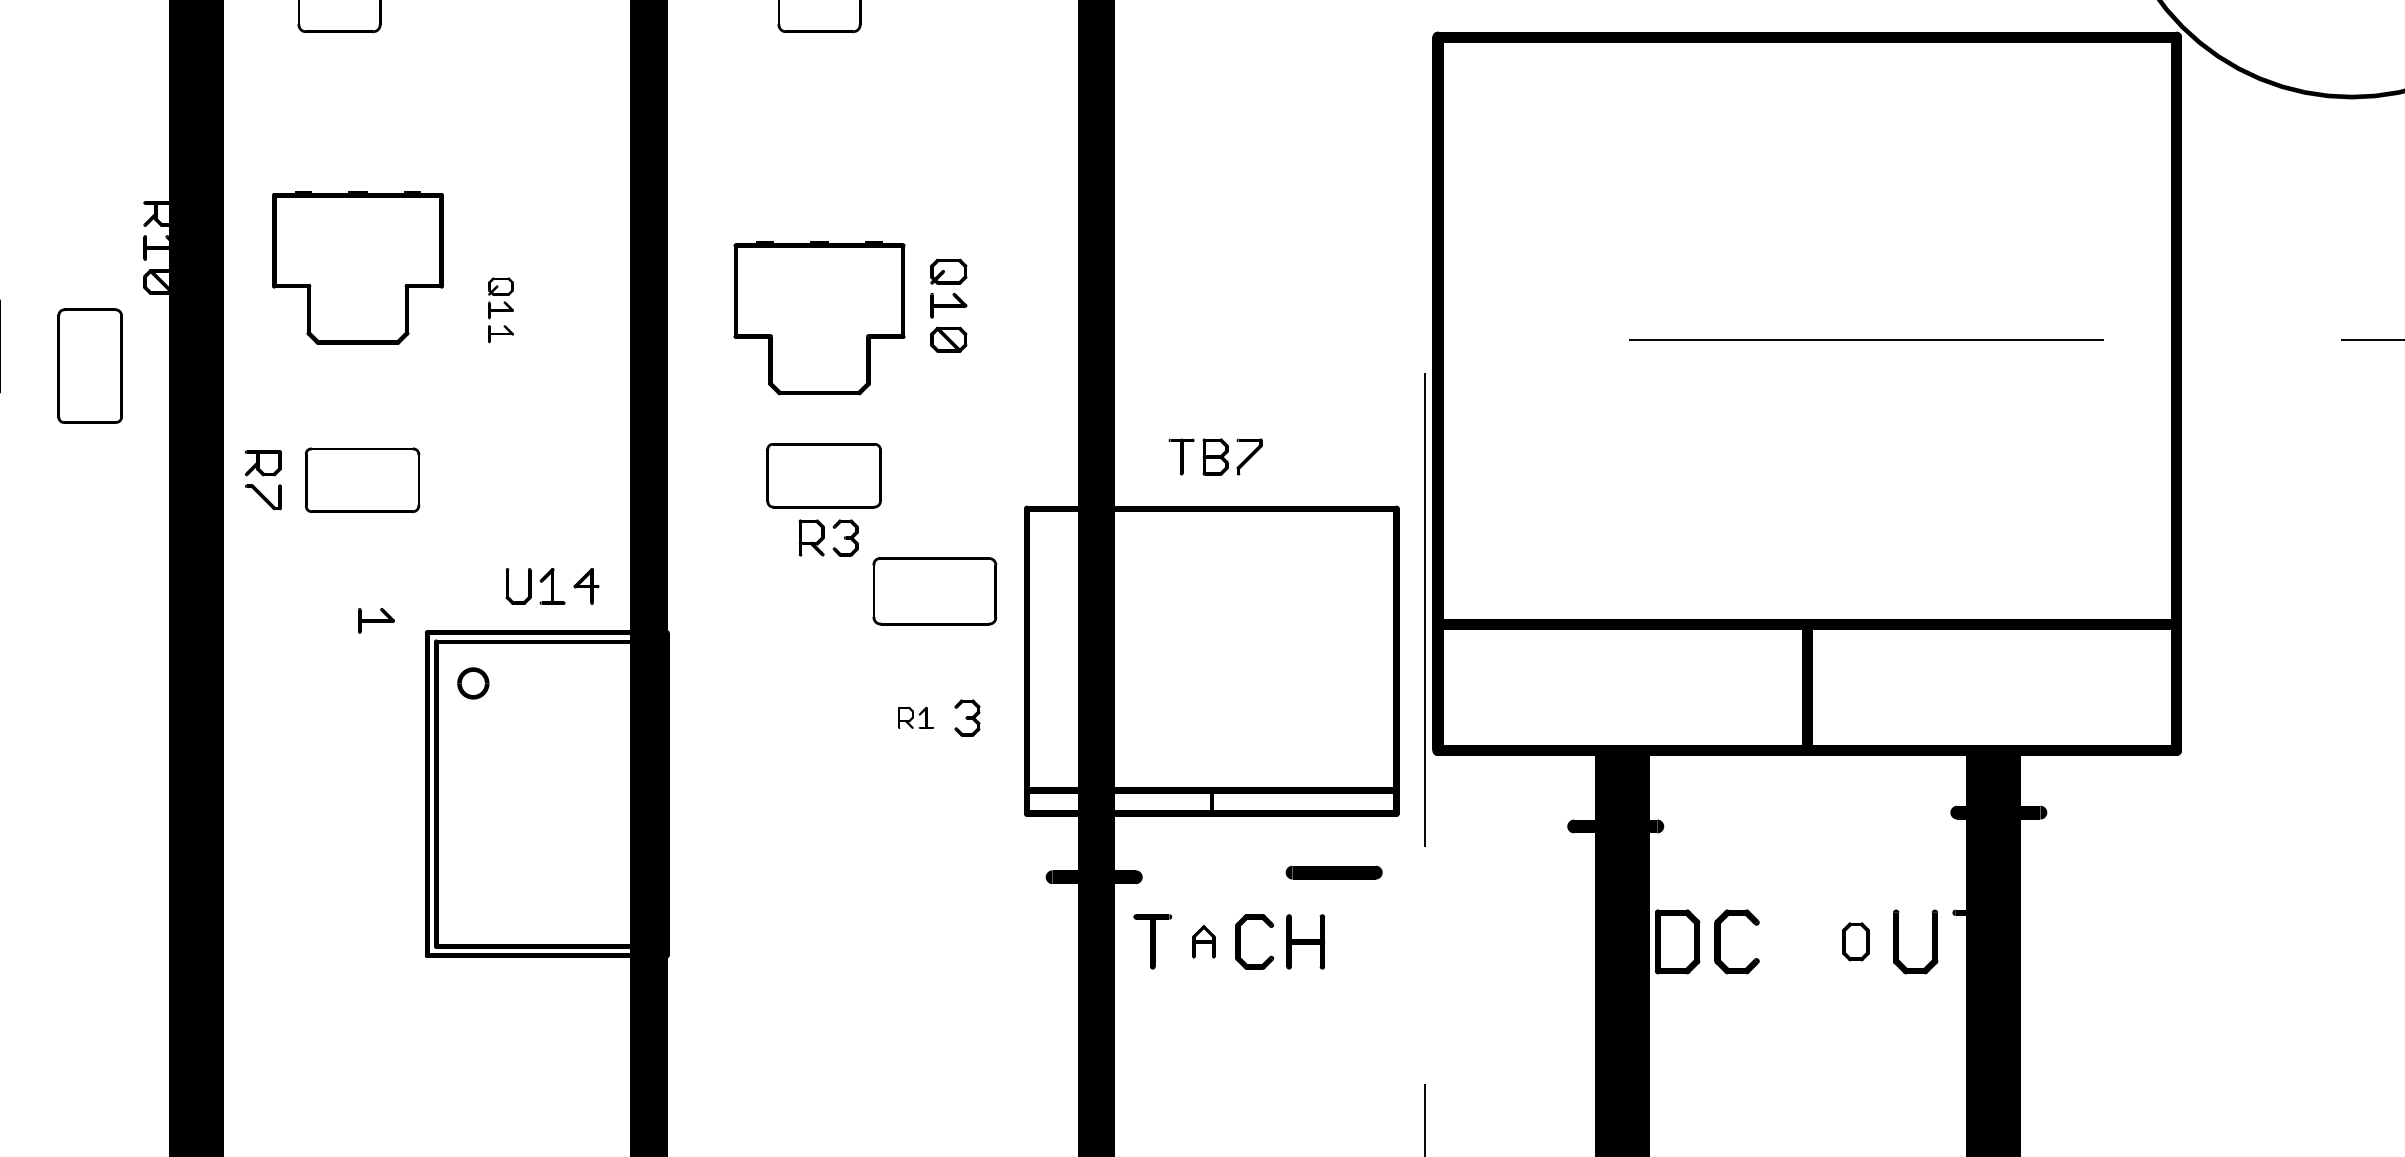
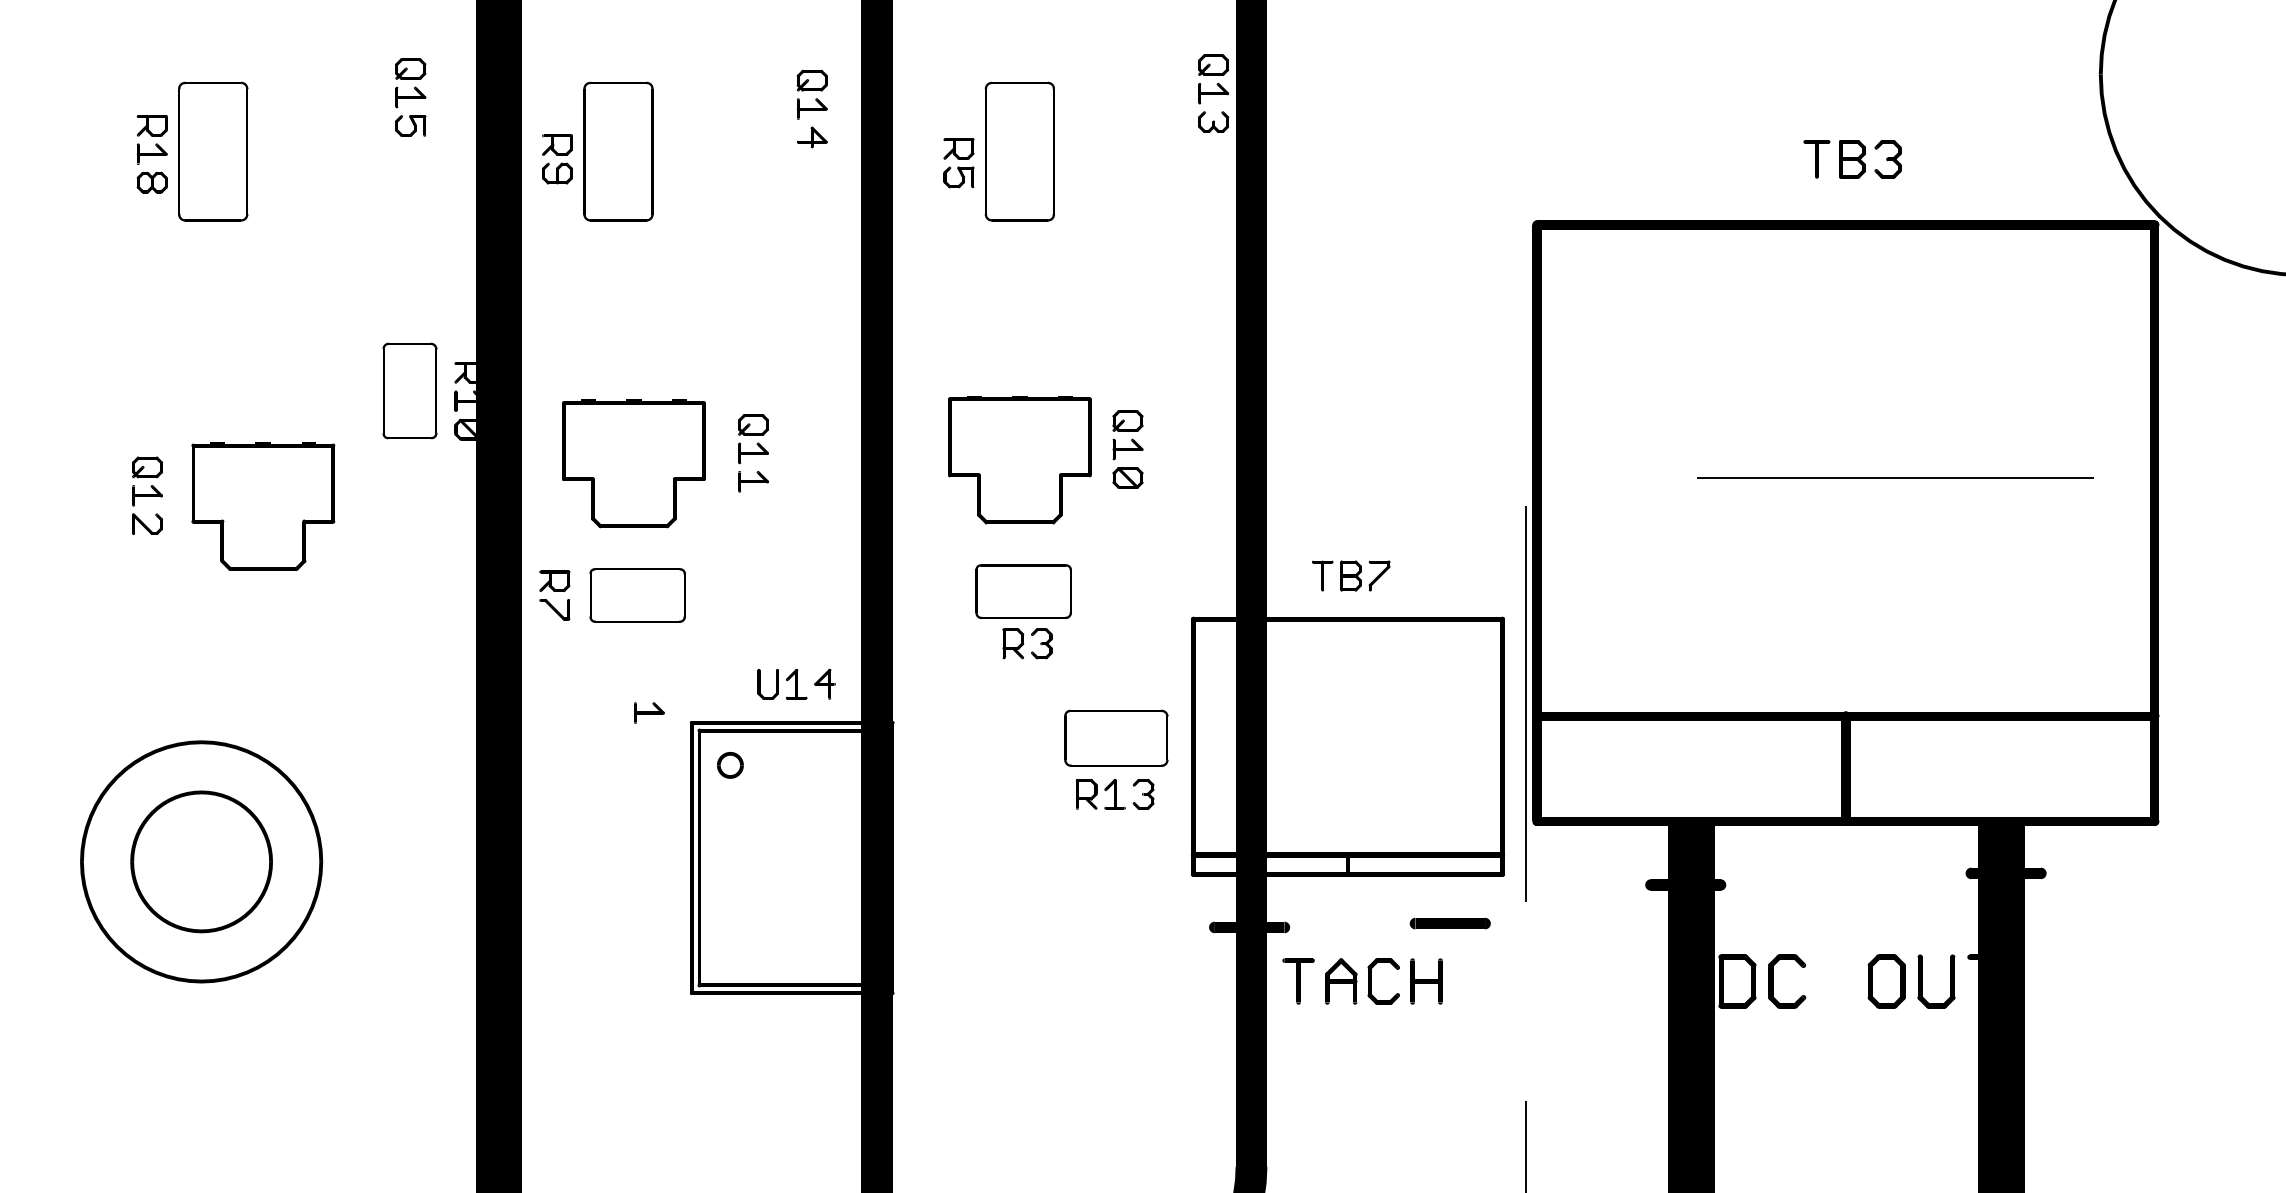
part: (357, 267) -> (633, 463), moved
part: (500, 310) -> (753, 453), size x1.43
part: (89, 365) -> (409, 390), moved
part: (935, 590) -> (1116, 737), moved
part: (915, 717) -> (1100, 793), size x1.67
part: (1204, 941) -> (1341, 981), size x1.67
part: (1855, 941) -> (1886, 981), size x1.67

